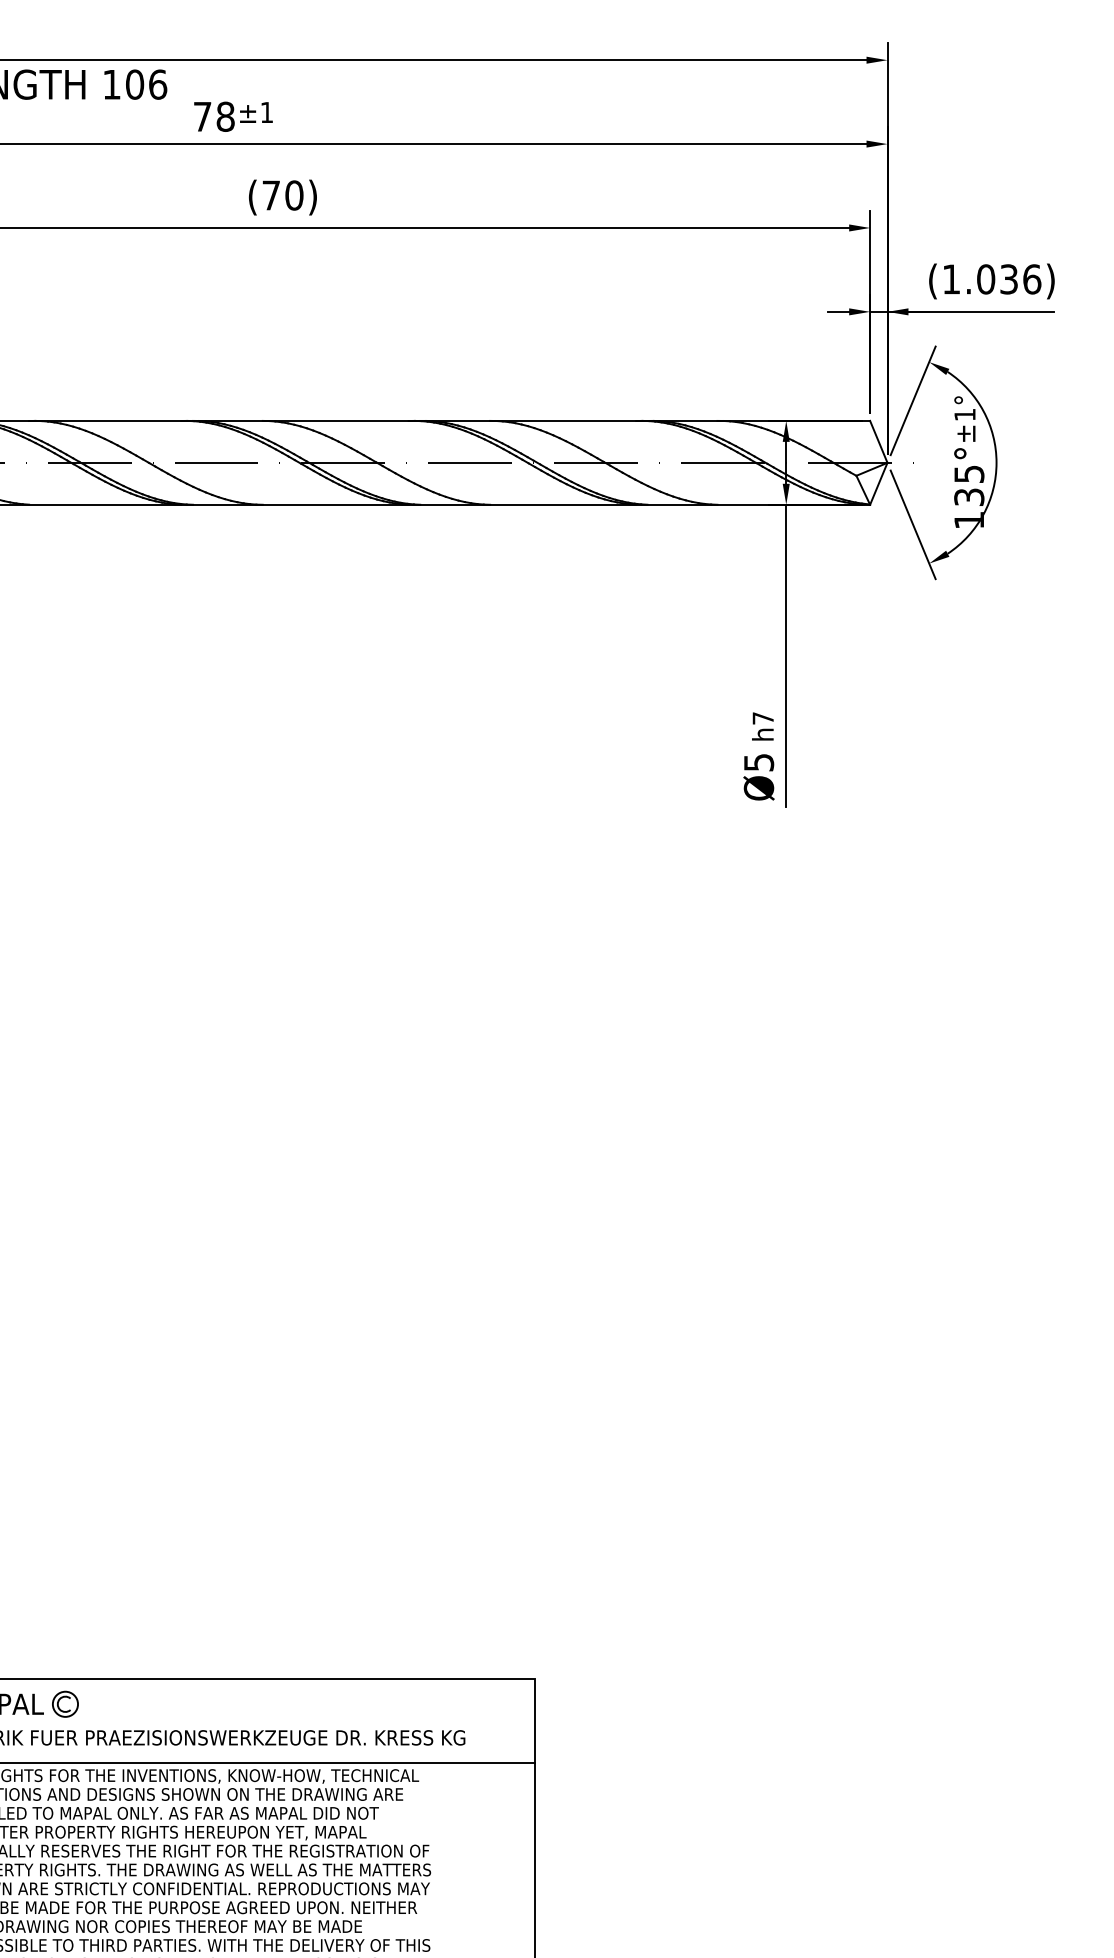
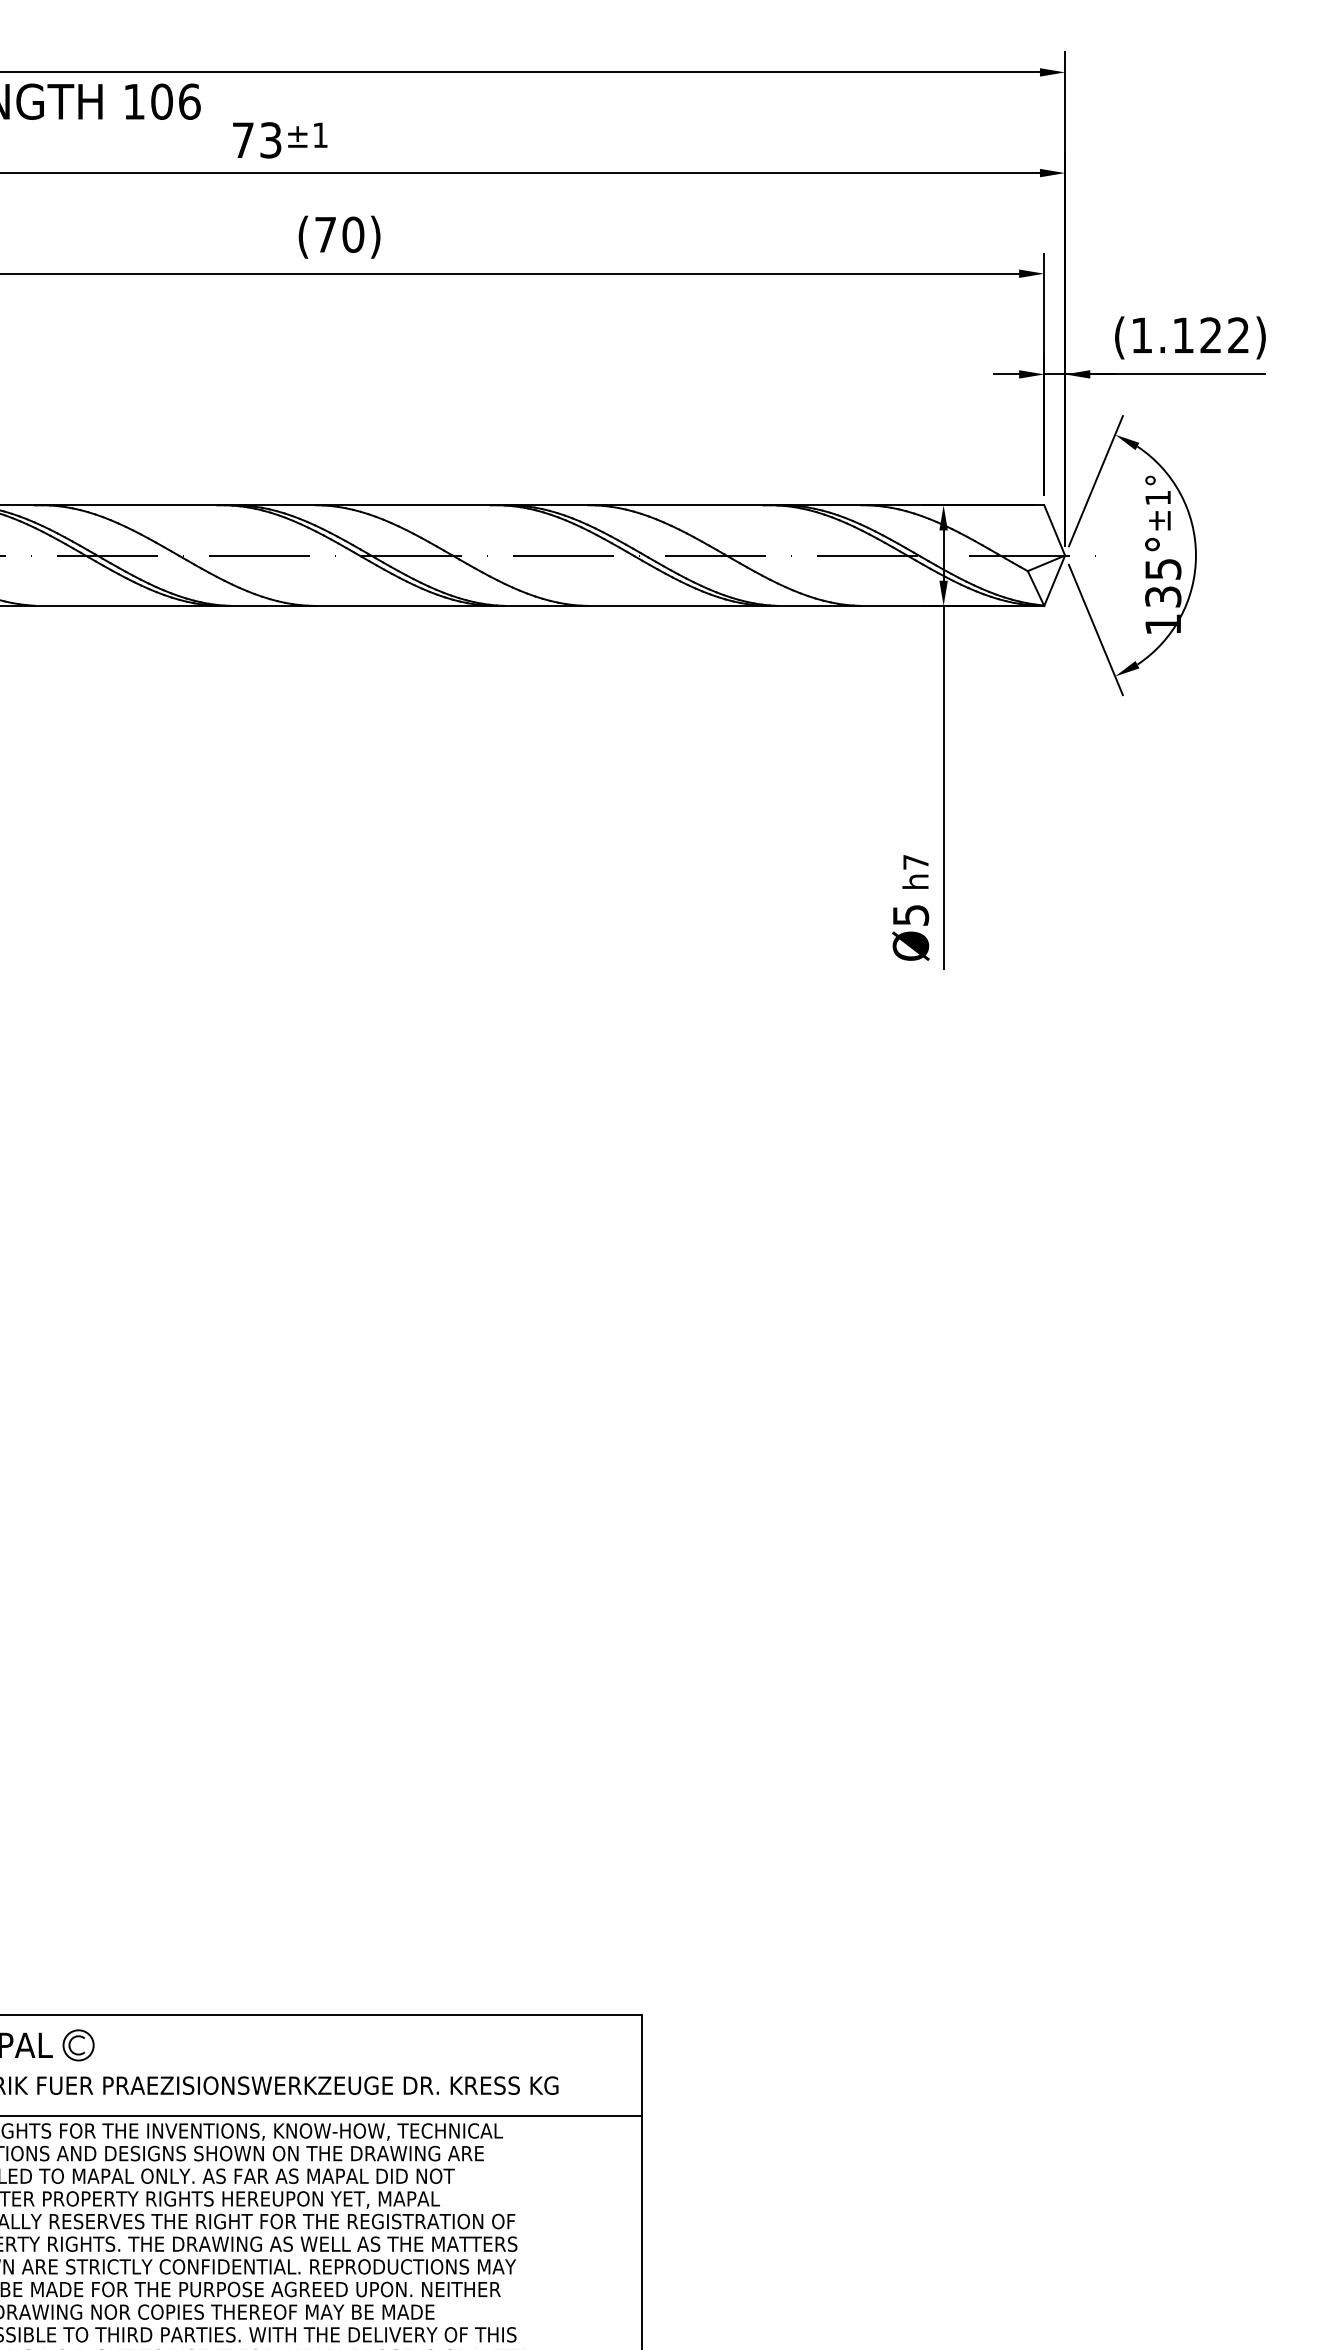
text: (225, 116) -> (270, 140), 78 -> 73
text: (1008, 279) -> (1210, 335), (1.036) -> (1.122)

